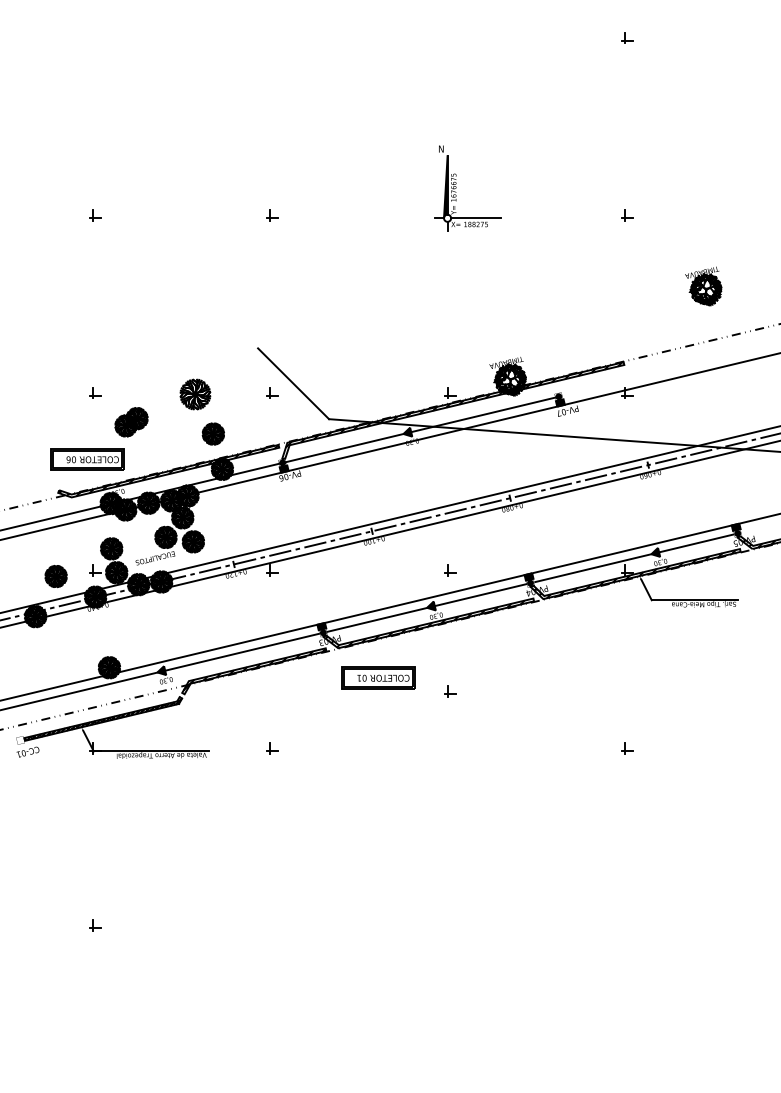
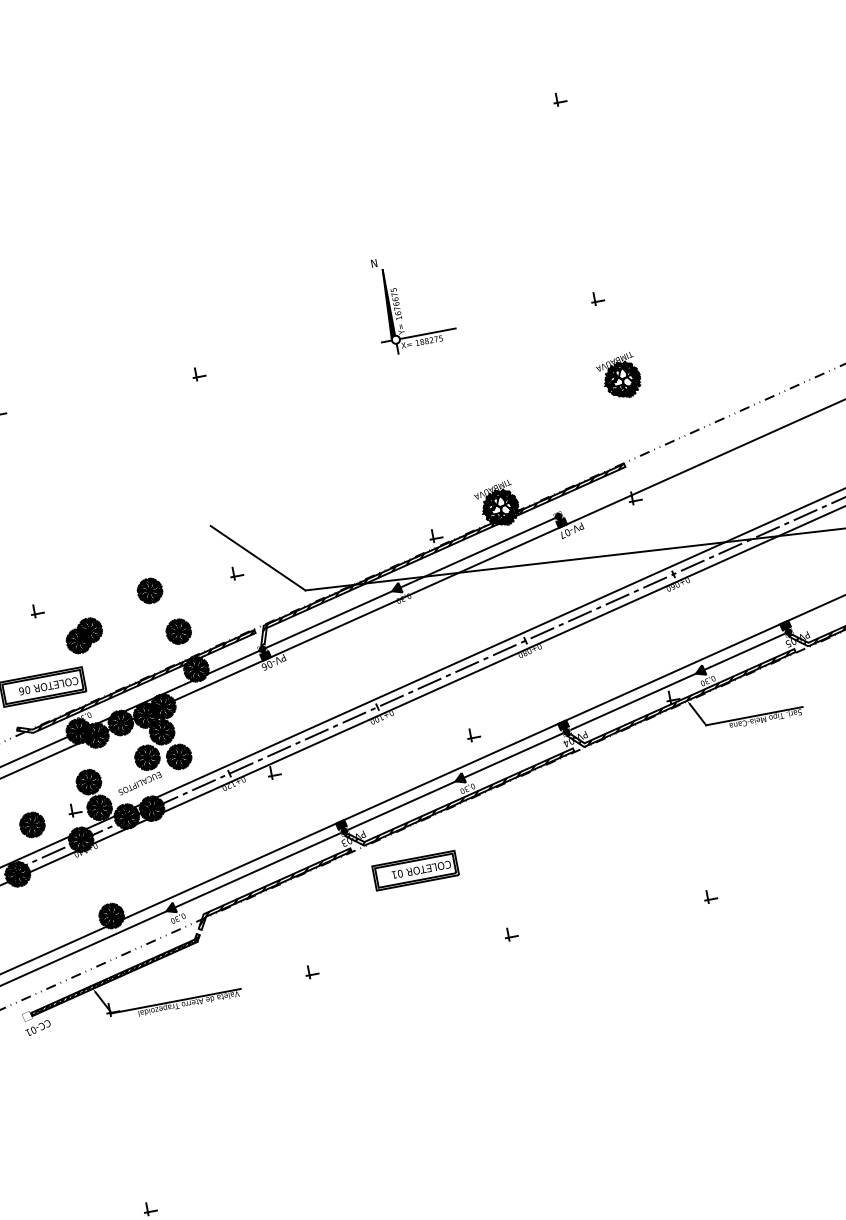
part: (703, 286) -> (619, 376), moved
part: (194, 393) -> (148, 590), size x0.71
part: (450, 691) -> (511, 934), moved

